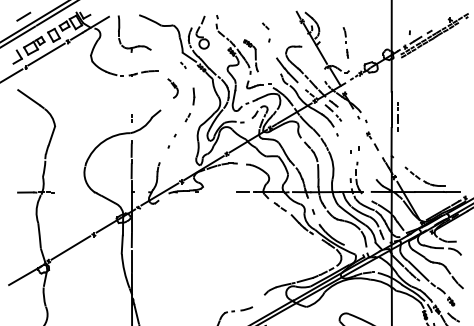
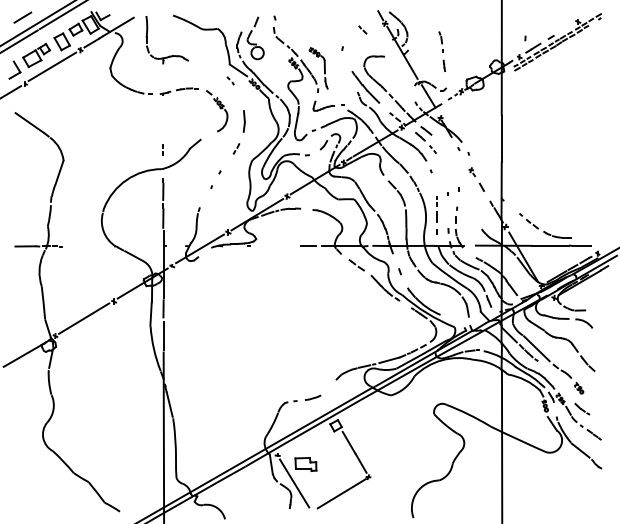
part: (265, 25) -> (362, 29), moved
part: (173, 88) -> (217, 111), size x1.67
line: (397, 117) -> (436, 215), moved

